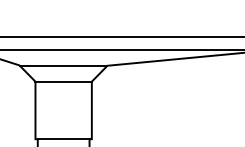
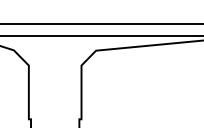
line: (63, 65) -> (55, 50), removed
line: (63, 81) -> (55, 65), removed
line: (63, 139) -> (55, 119), removed

